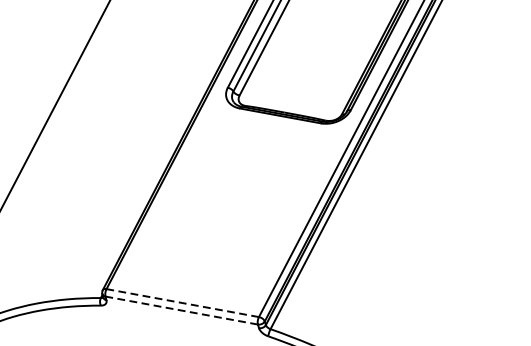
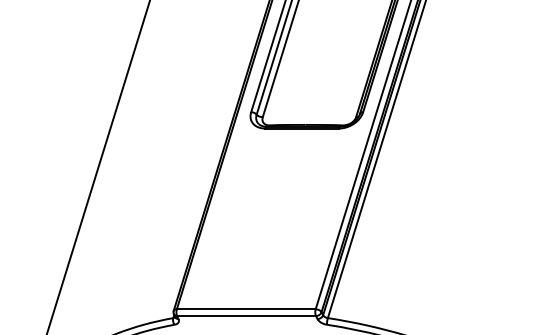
line: (181, 303) -> (245, 309), dashed -> solid
line: (181, 311) -> (246, 316), dashed -> solid

